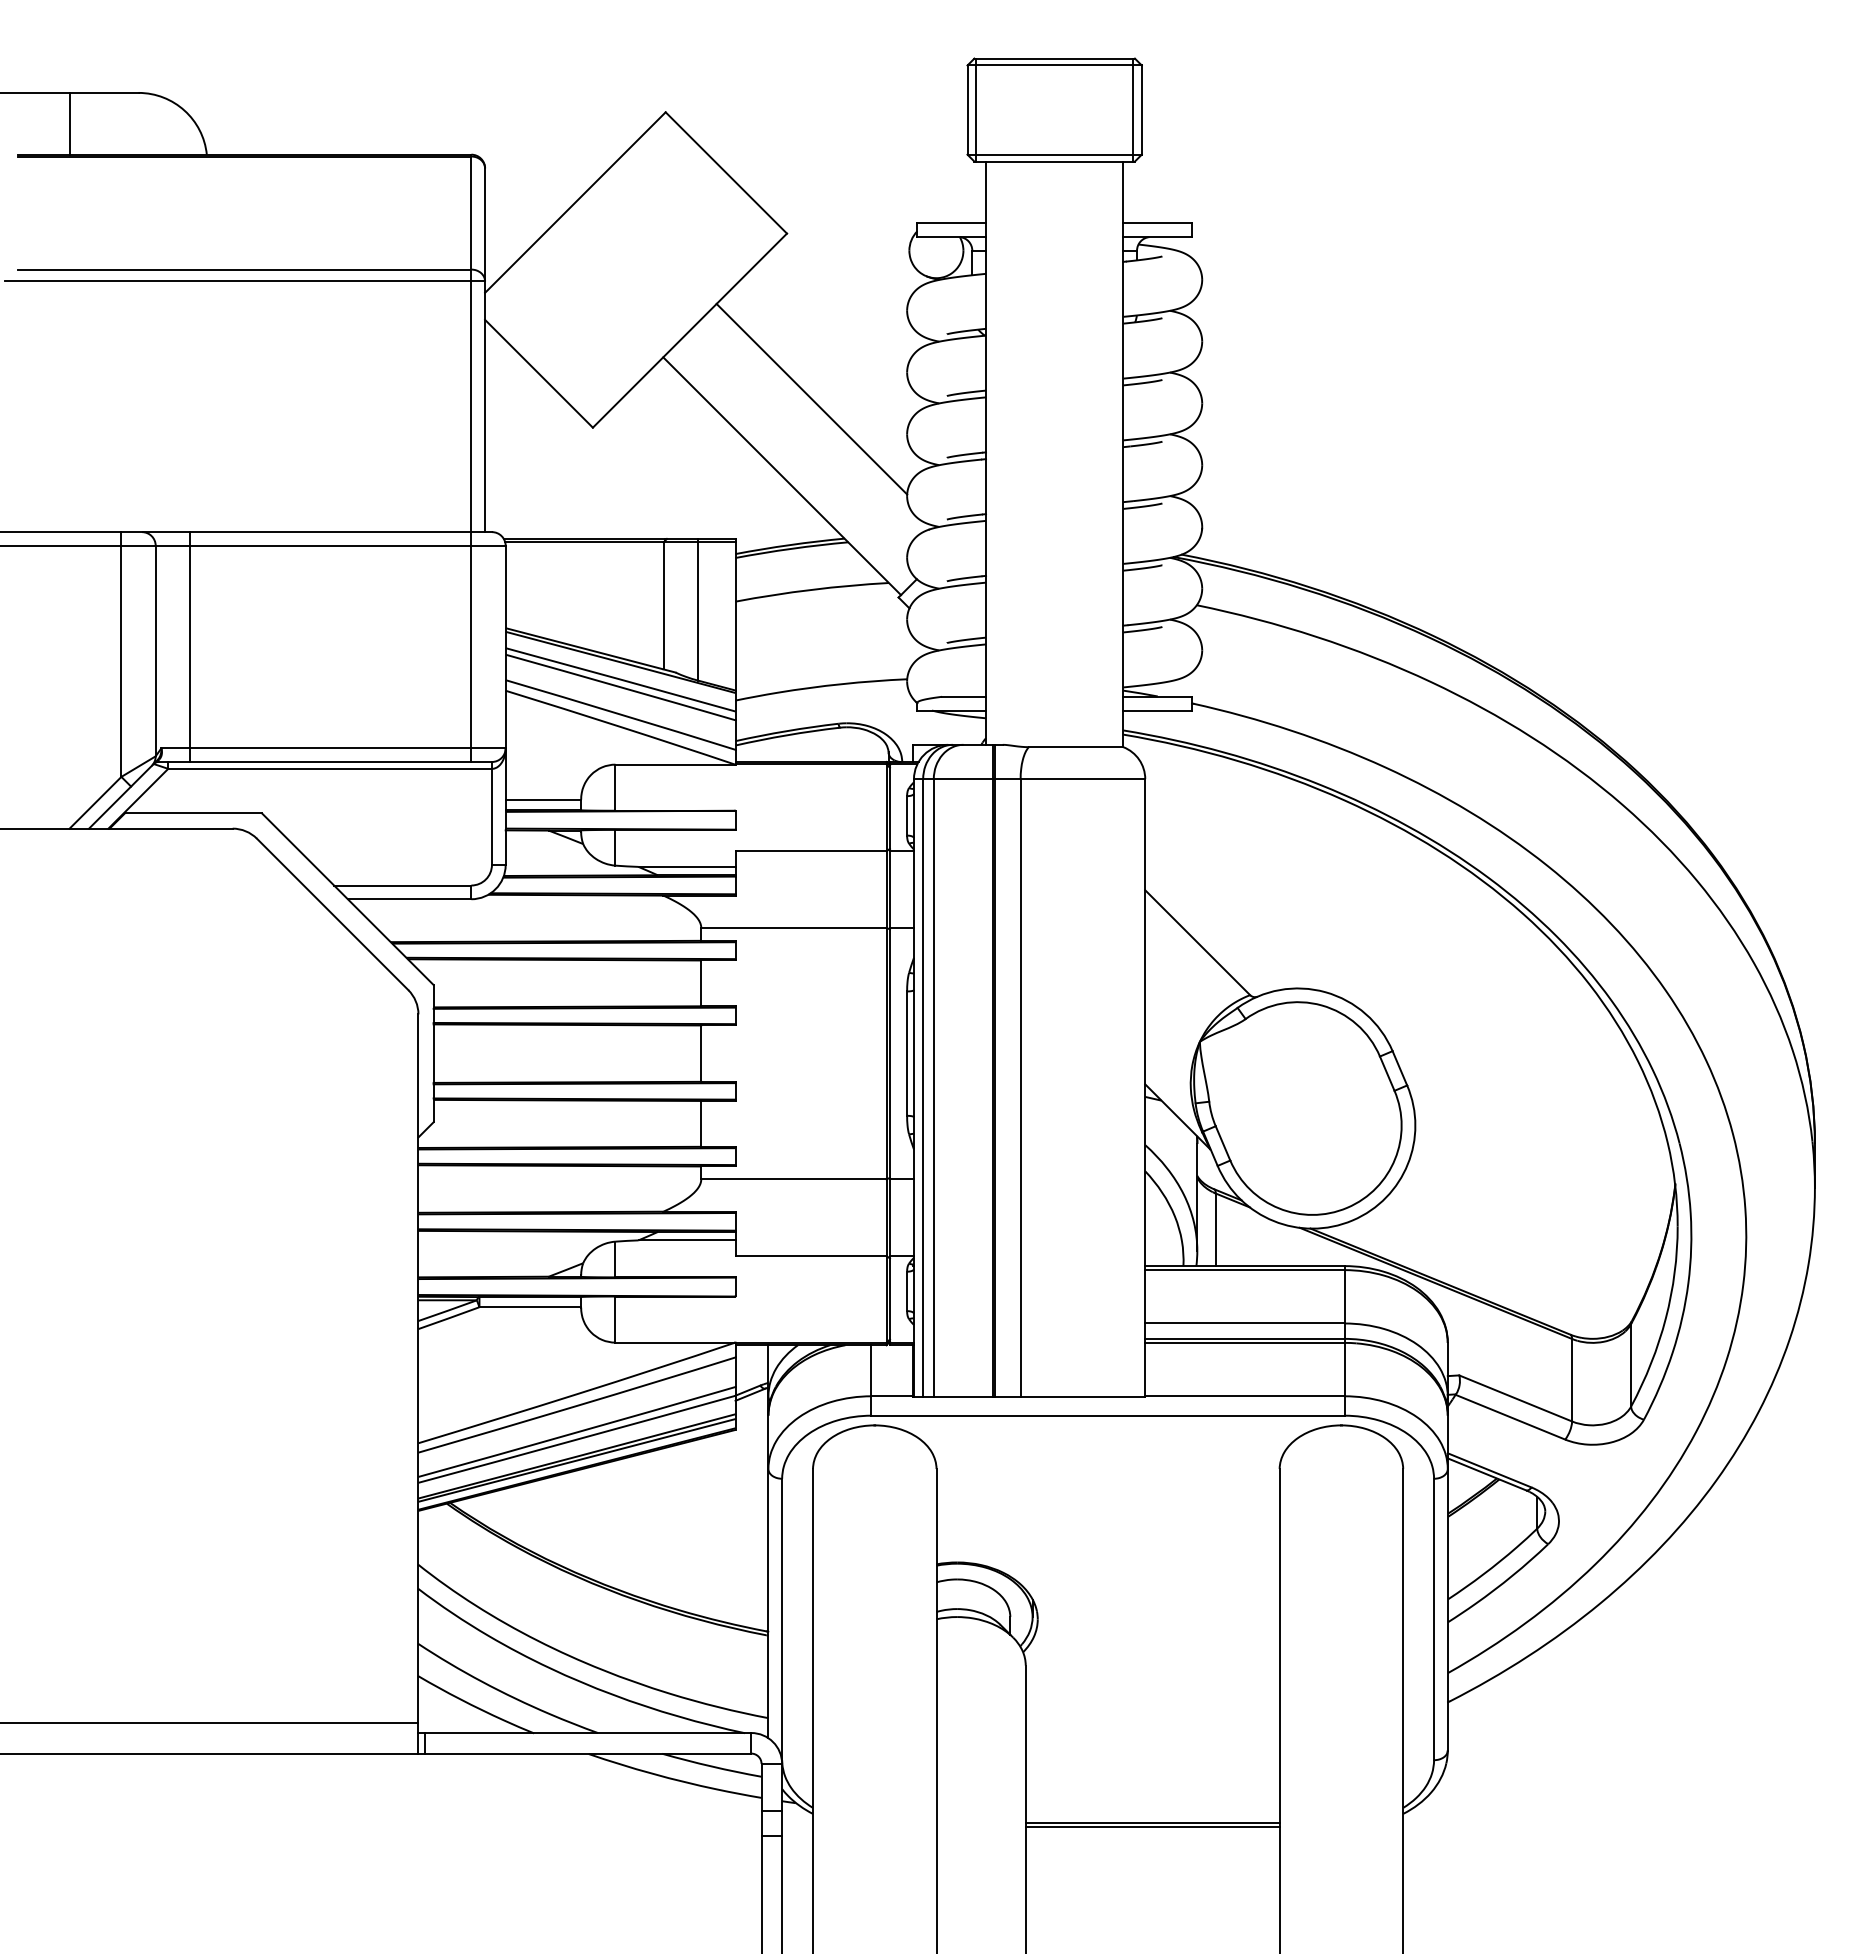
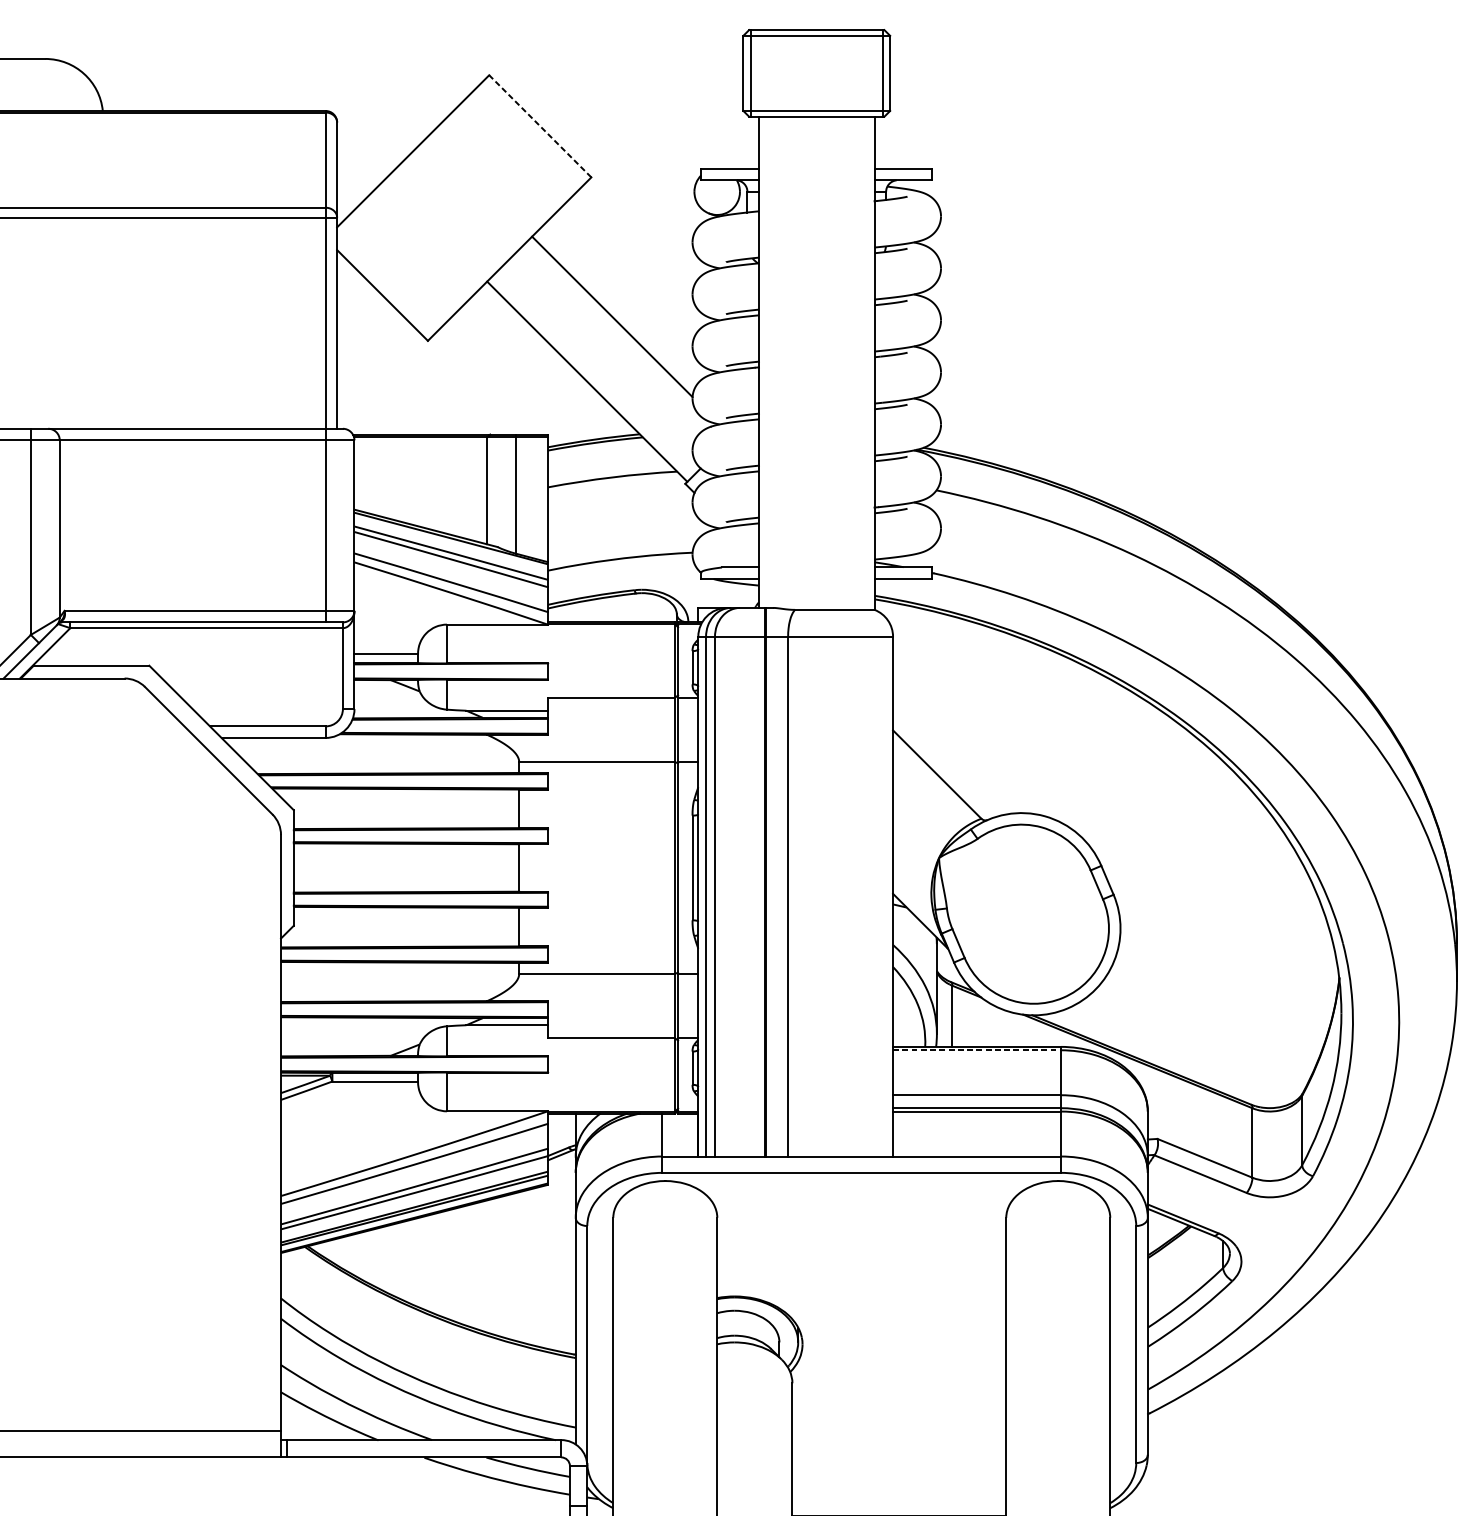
line: (726, 172) -> (540, 125), solid -> dashed
line: (190, 647) -> (89, 525), removed
line: (1245, 1270) -> (977, 1050), solid -> dashed

